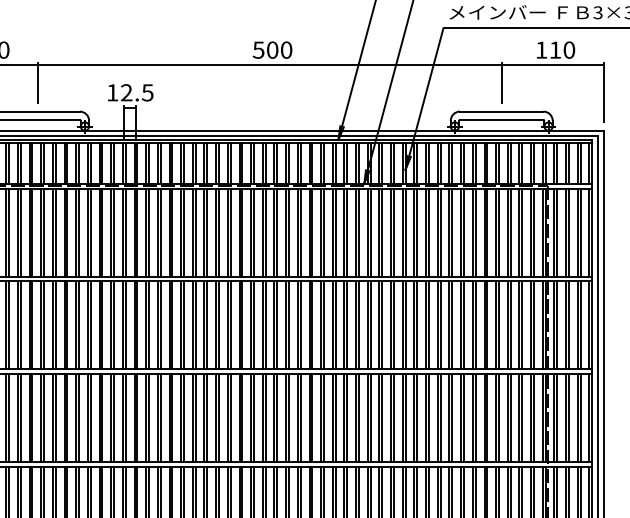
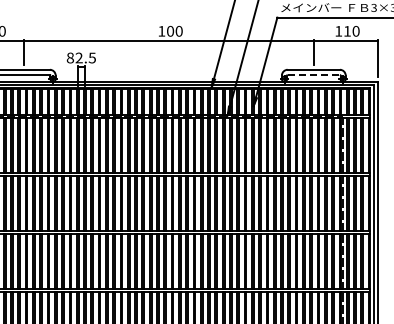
text: (258, 50) -> (161, 31), 500 -> 100
text: (112, 91) -> (70, 57), 12.5 -> 82.5
line: (502, 120) -> (314, 75), solid -> dashed

